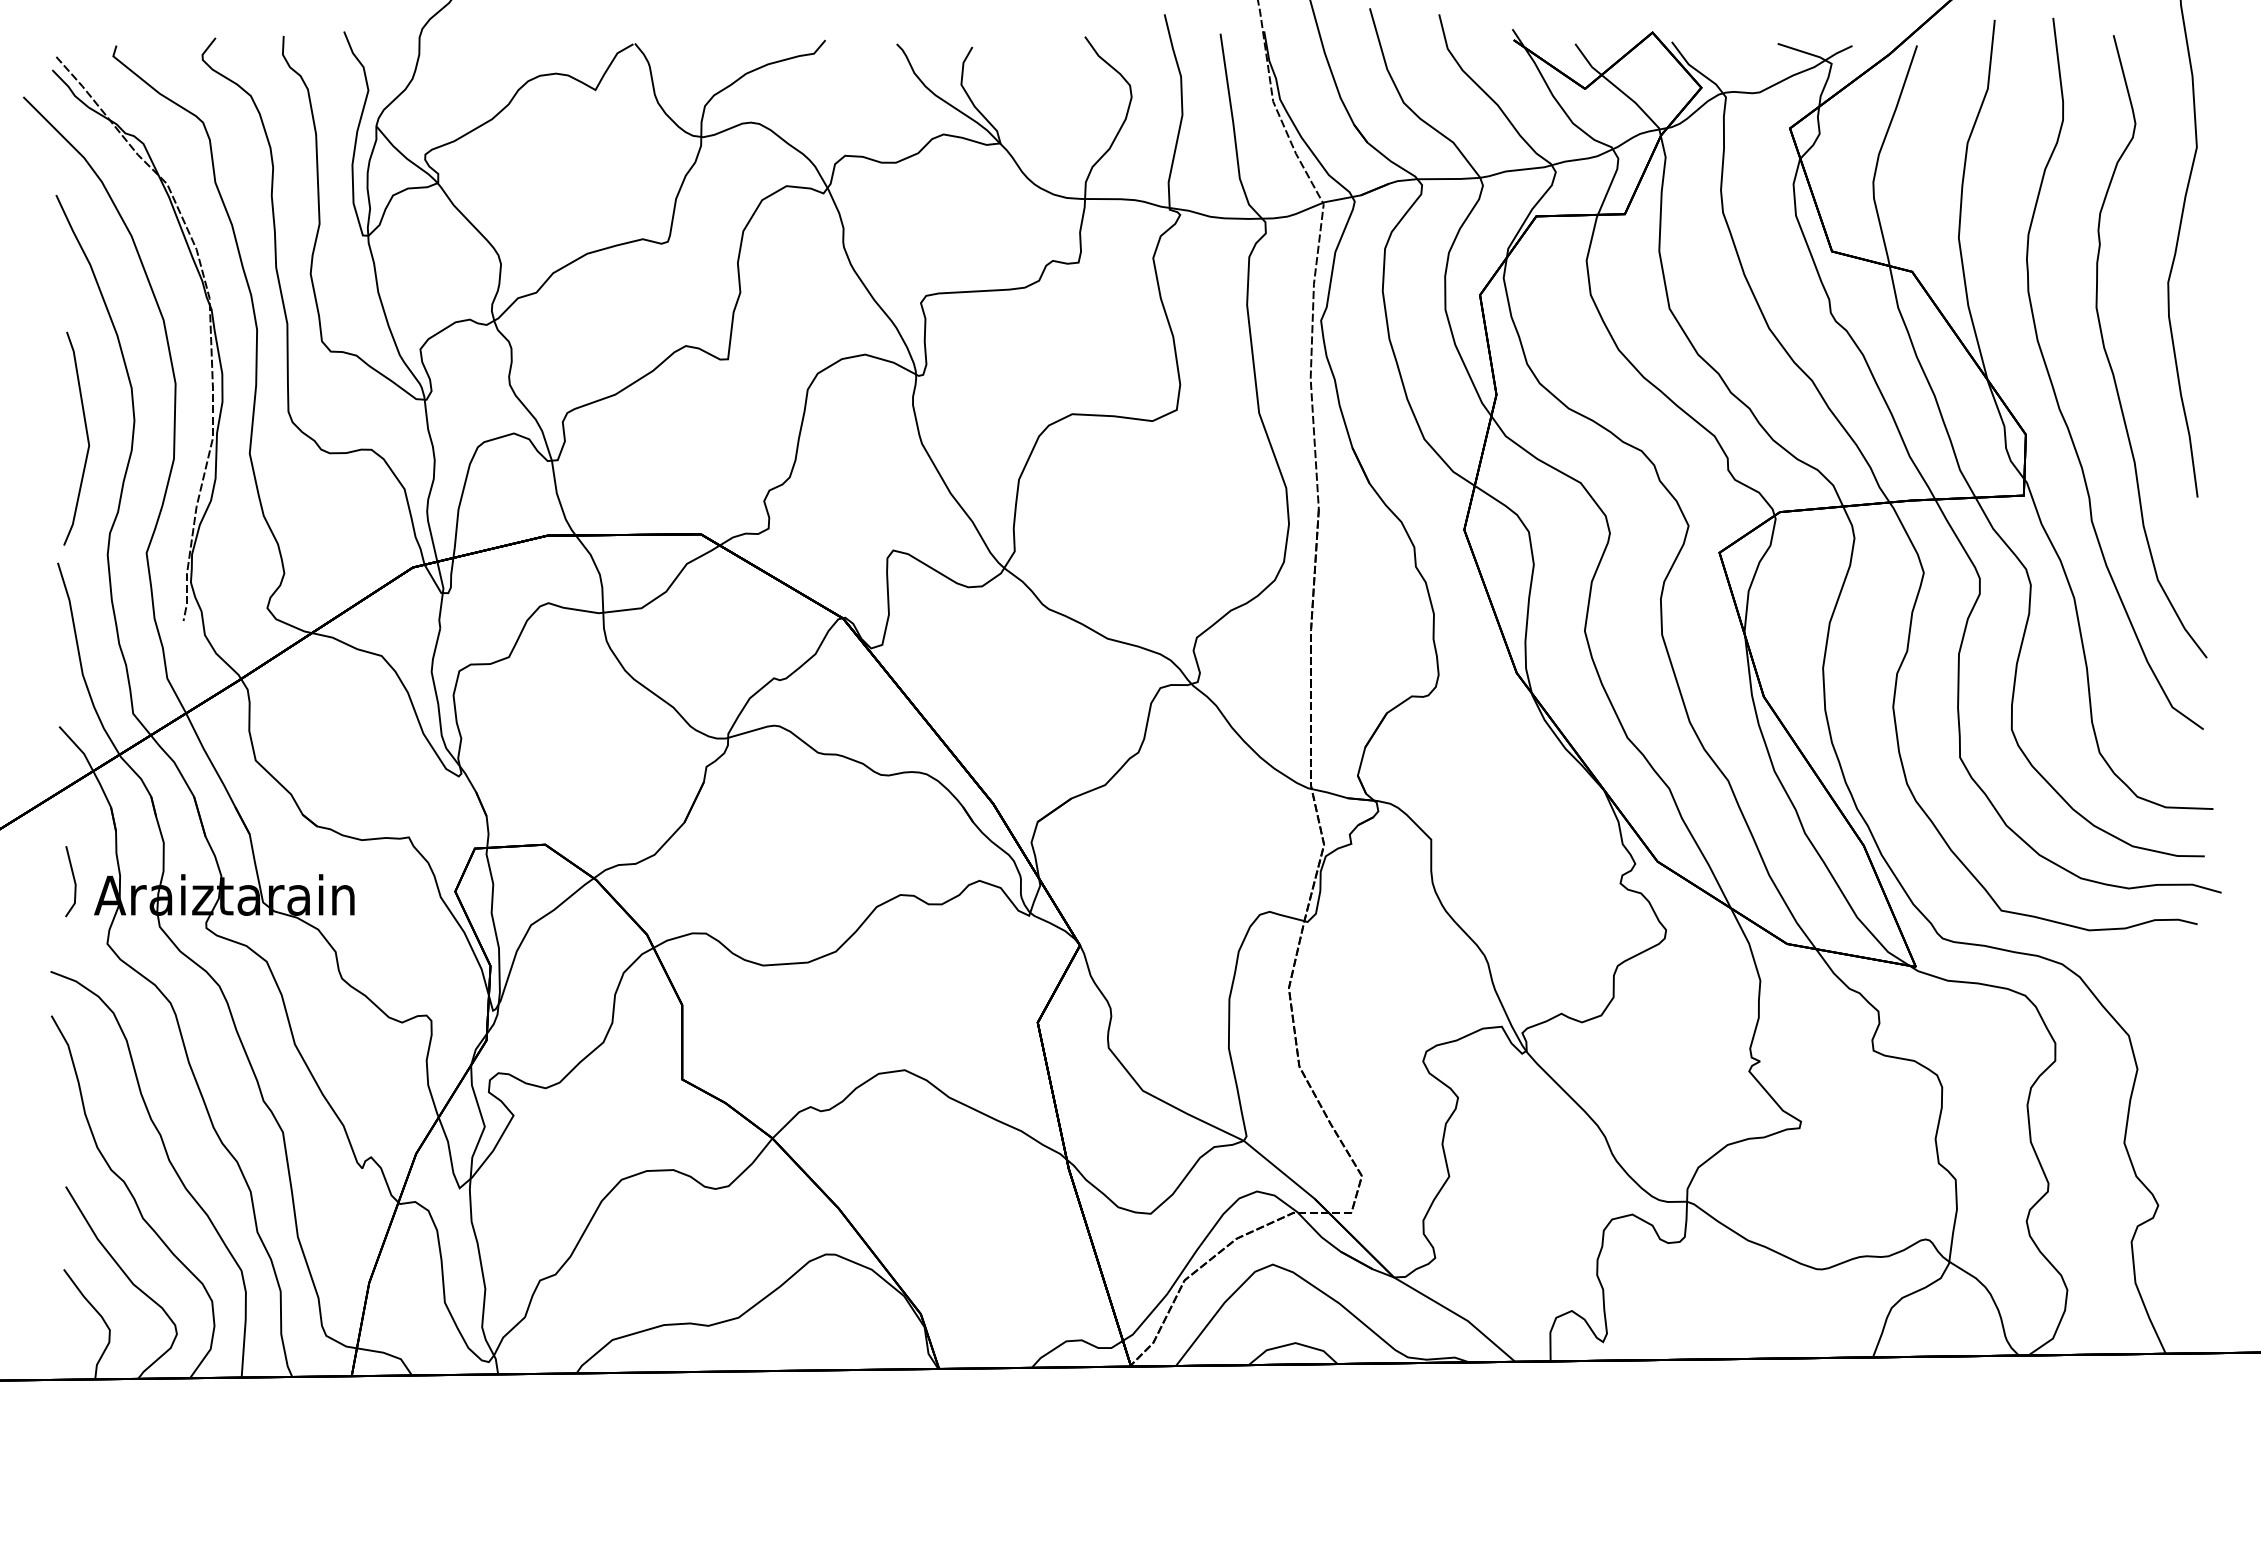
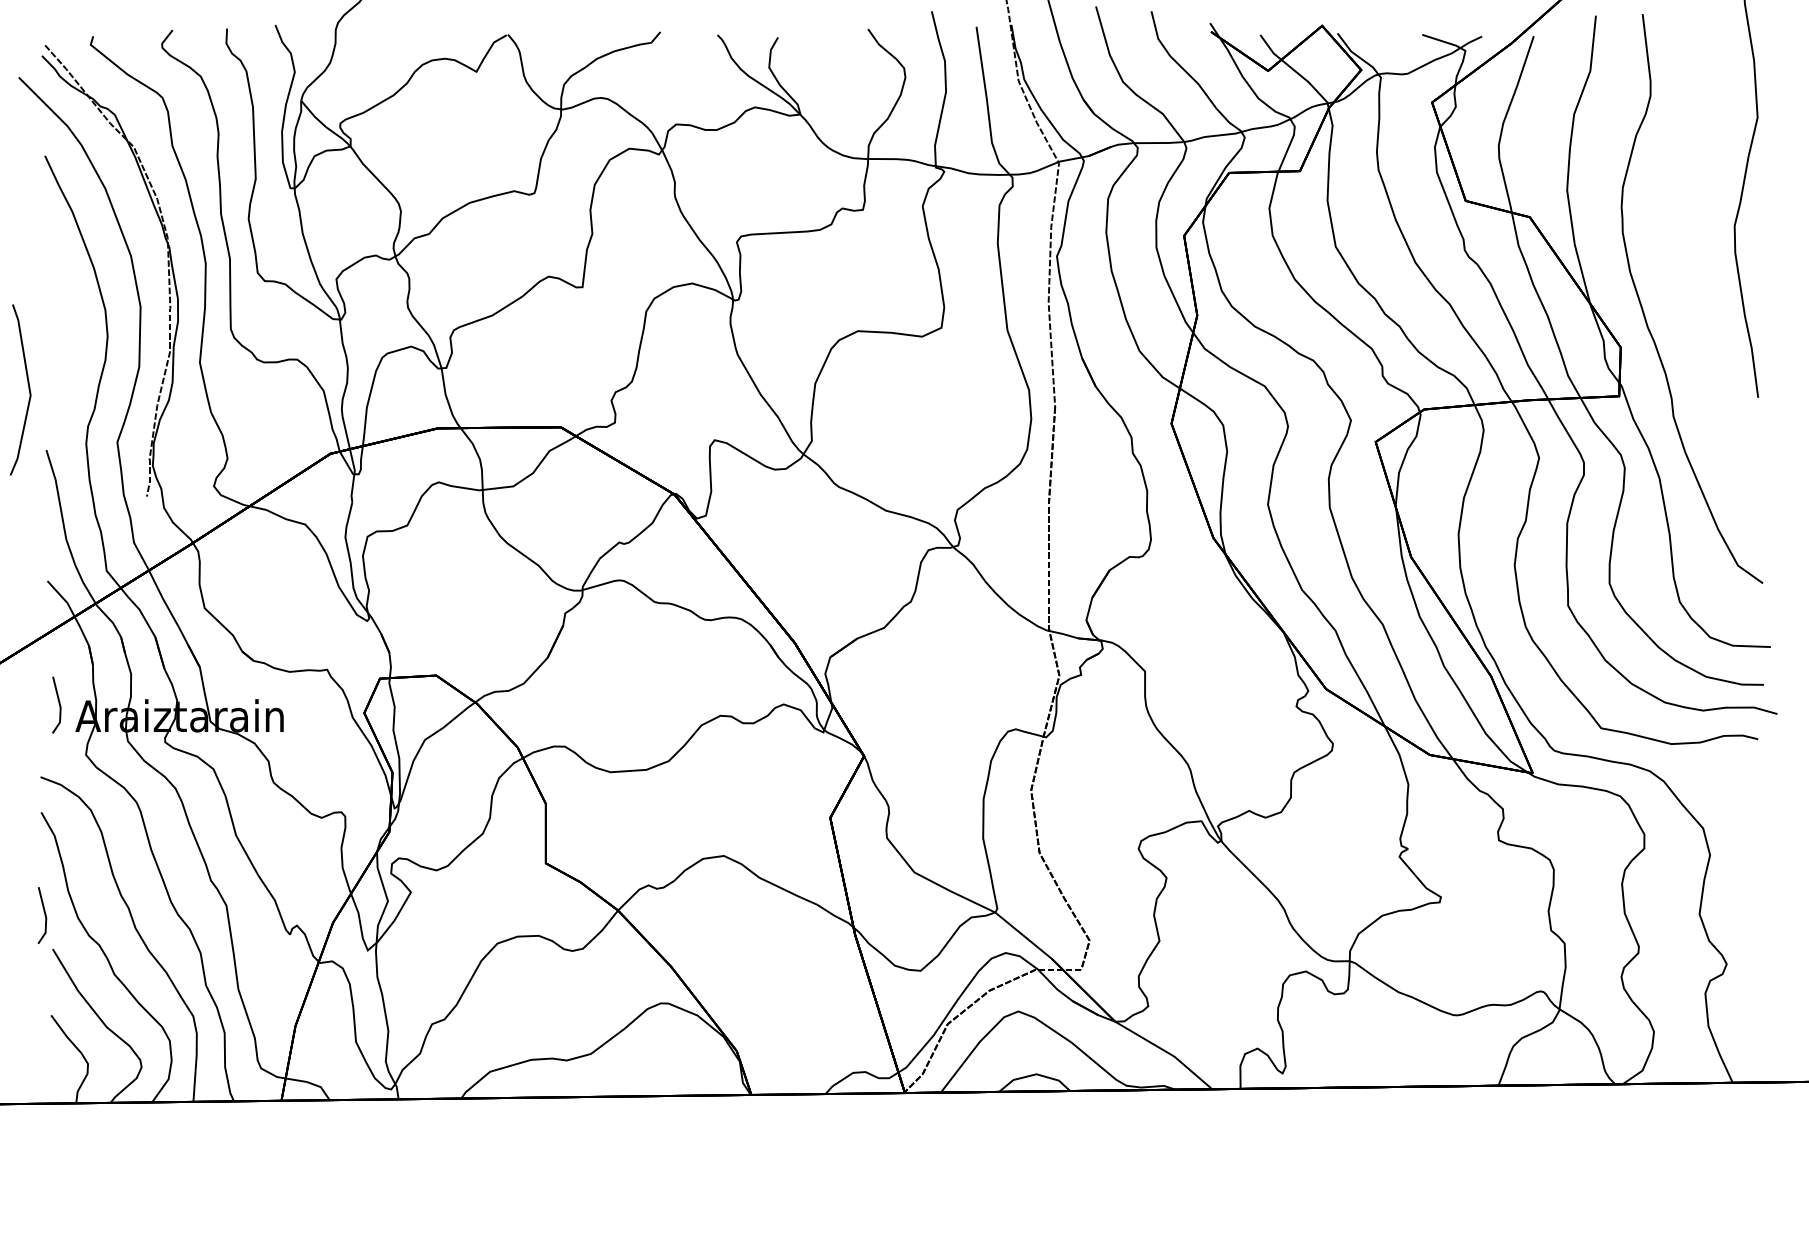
curve: (2109, 359) -> (1687, 287), removed
line: (86, 436) -> (28, 388), moved
line: (55, 1143) -> (44, 914), added

